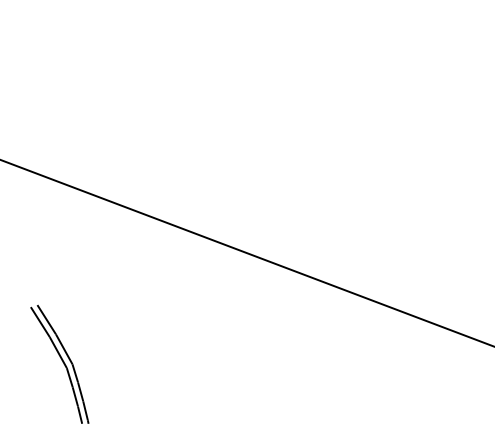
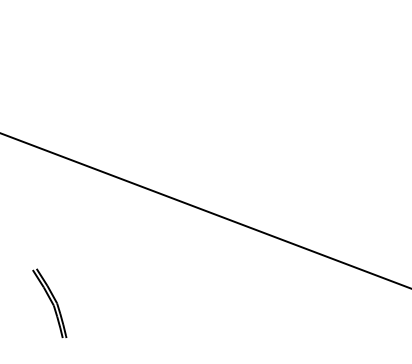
part: (59, 363) -> (49, 302), size x0.7

